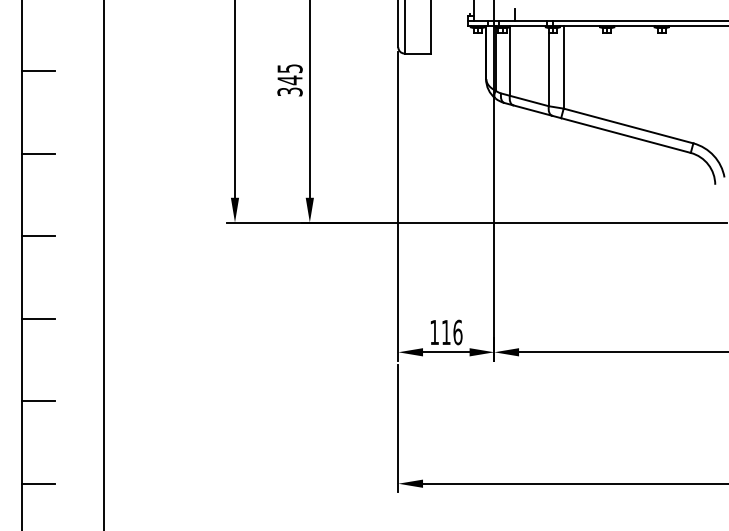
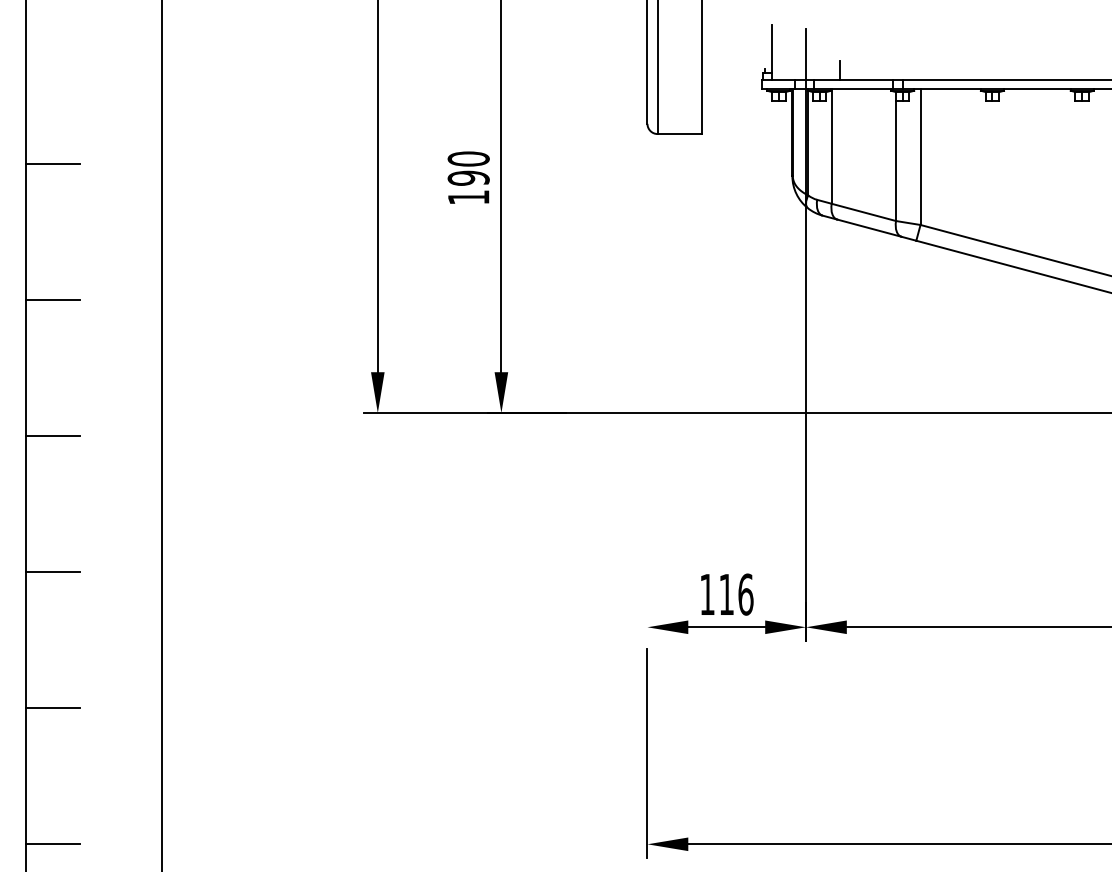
text: (289, 80) -> (467, 178), 345 -> 190
line: (398, 206) -> (647, 386), removed

